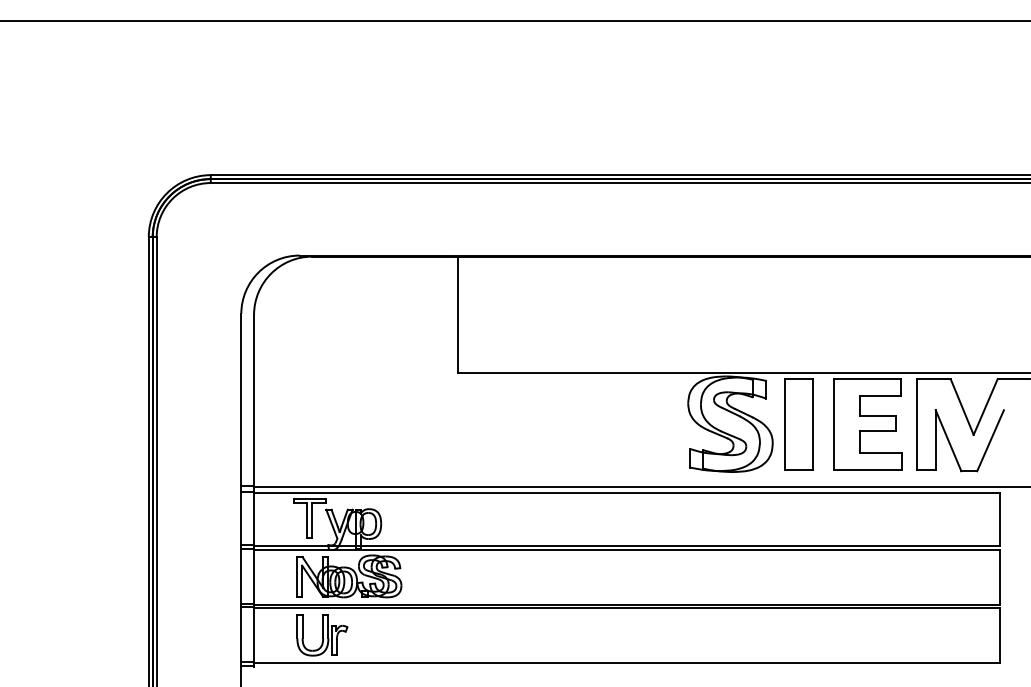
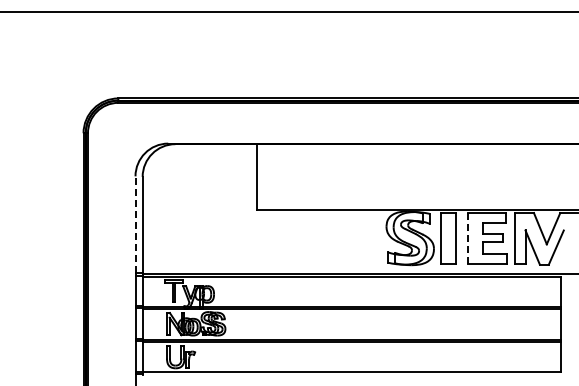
line: (241, 399) -> (135, 224), solid -> dashed
line: (834, 424) -> (468, 238), solid -> dashed

